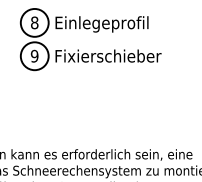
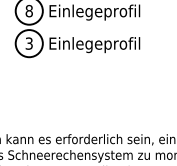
text: (34, 56) -> (29, 43), 9 -> 3
text: (109, 57) -> (102, 44), Fixierschieber -> Einlegeprofil

